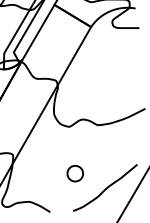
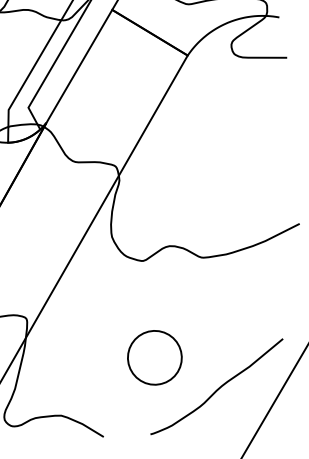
part: (75, 173) -> (155, 357), size x1.67

